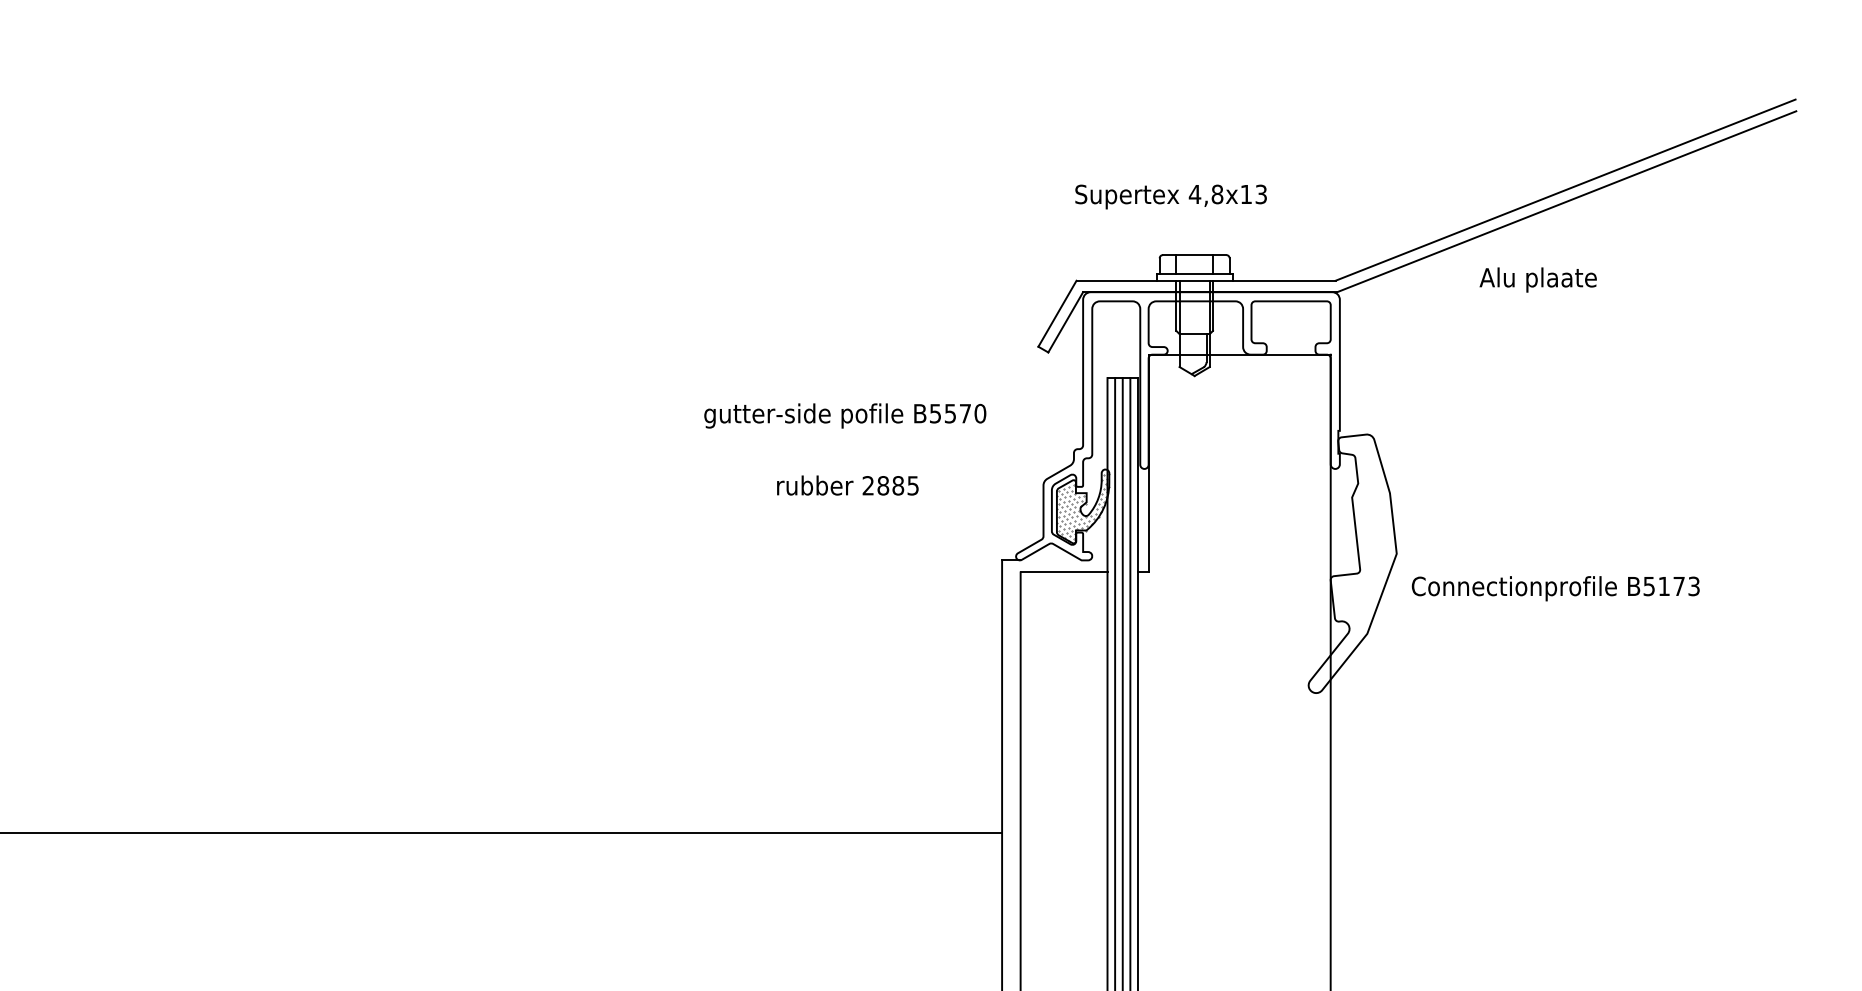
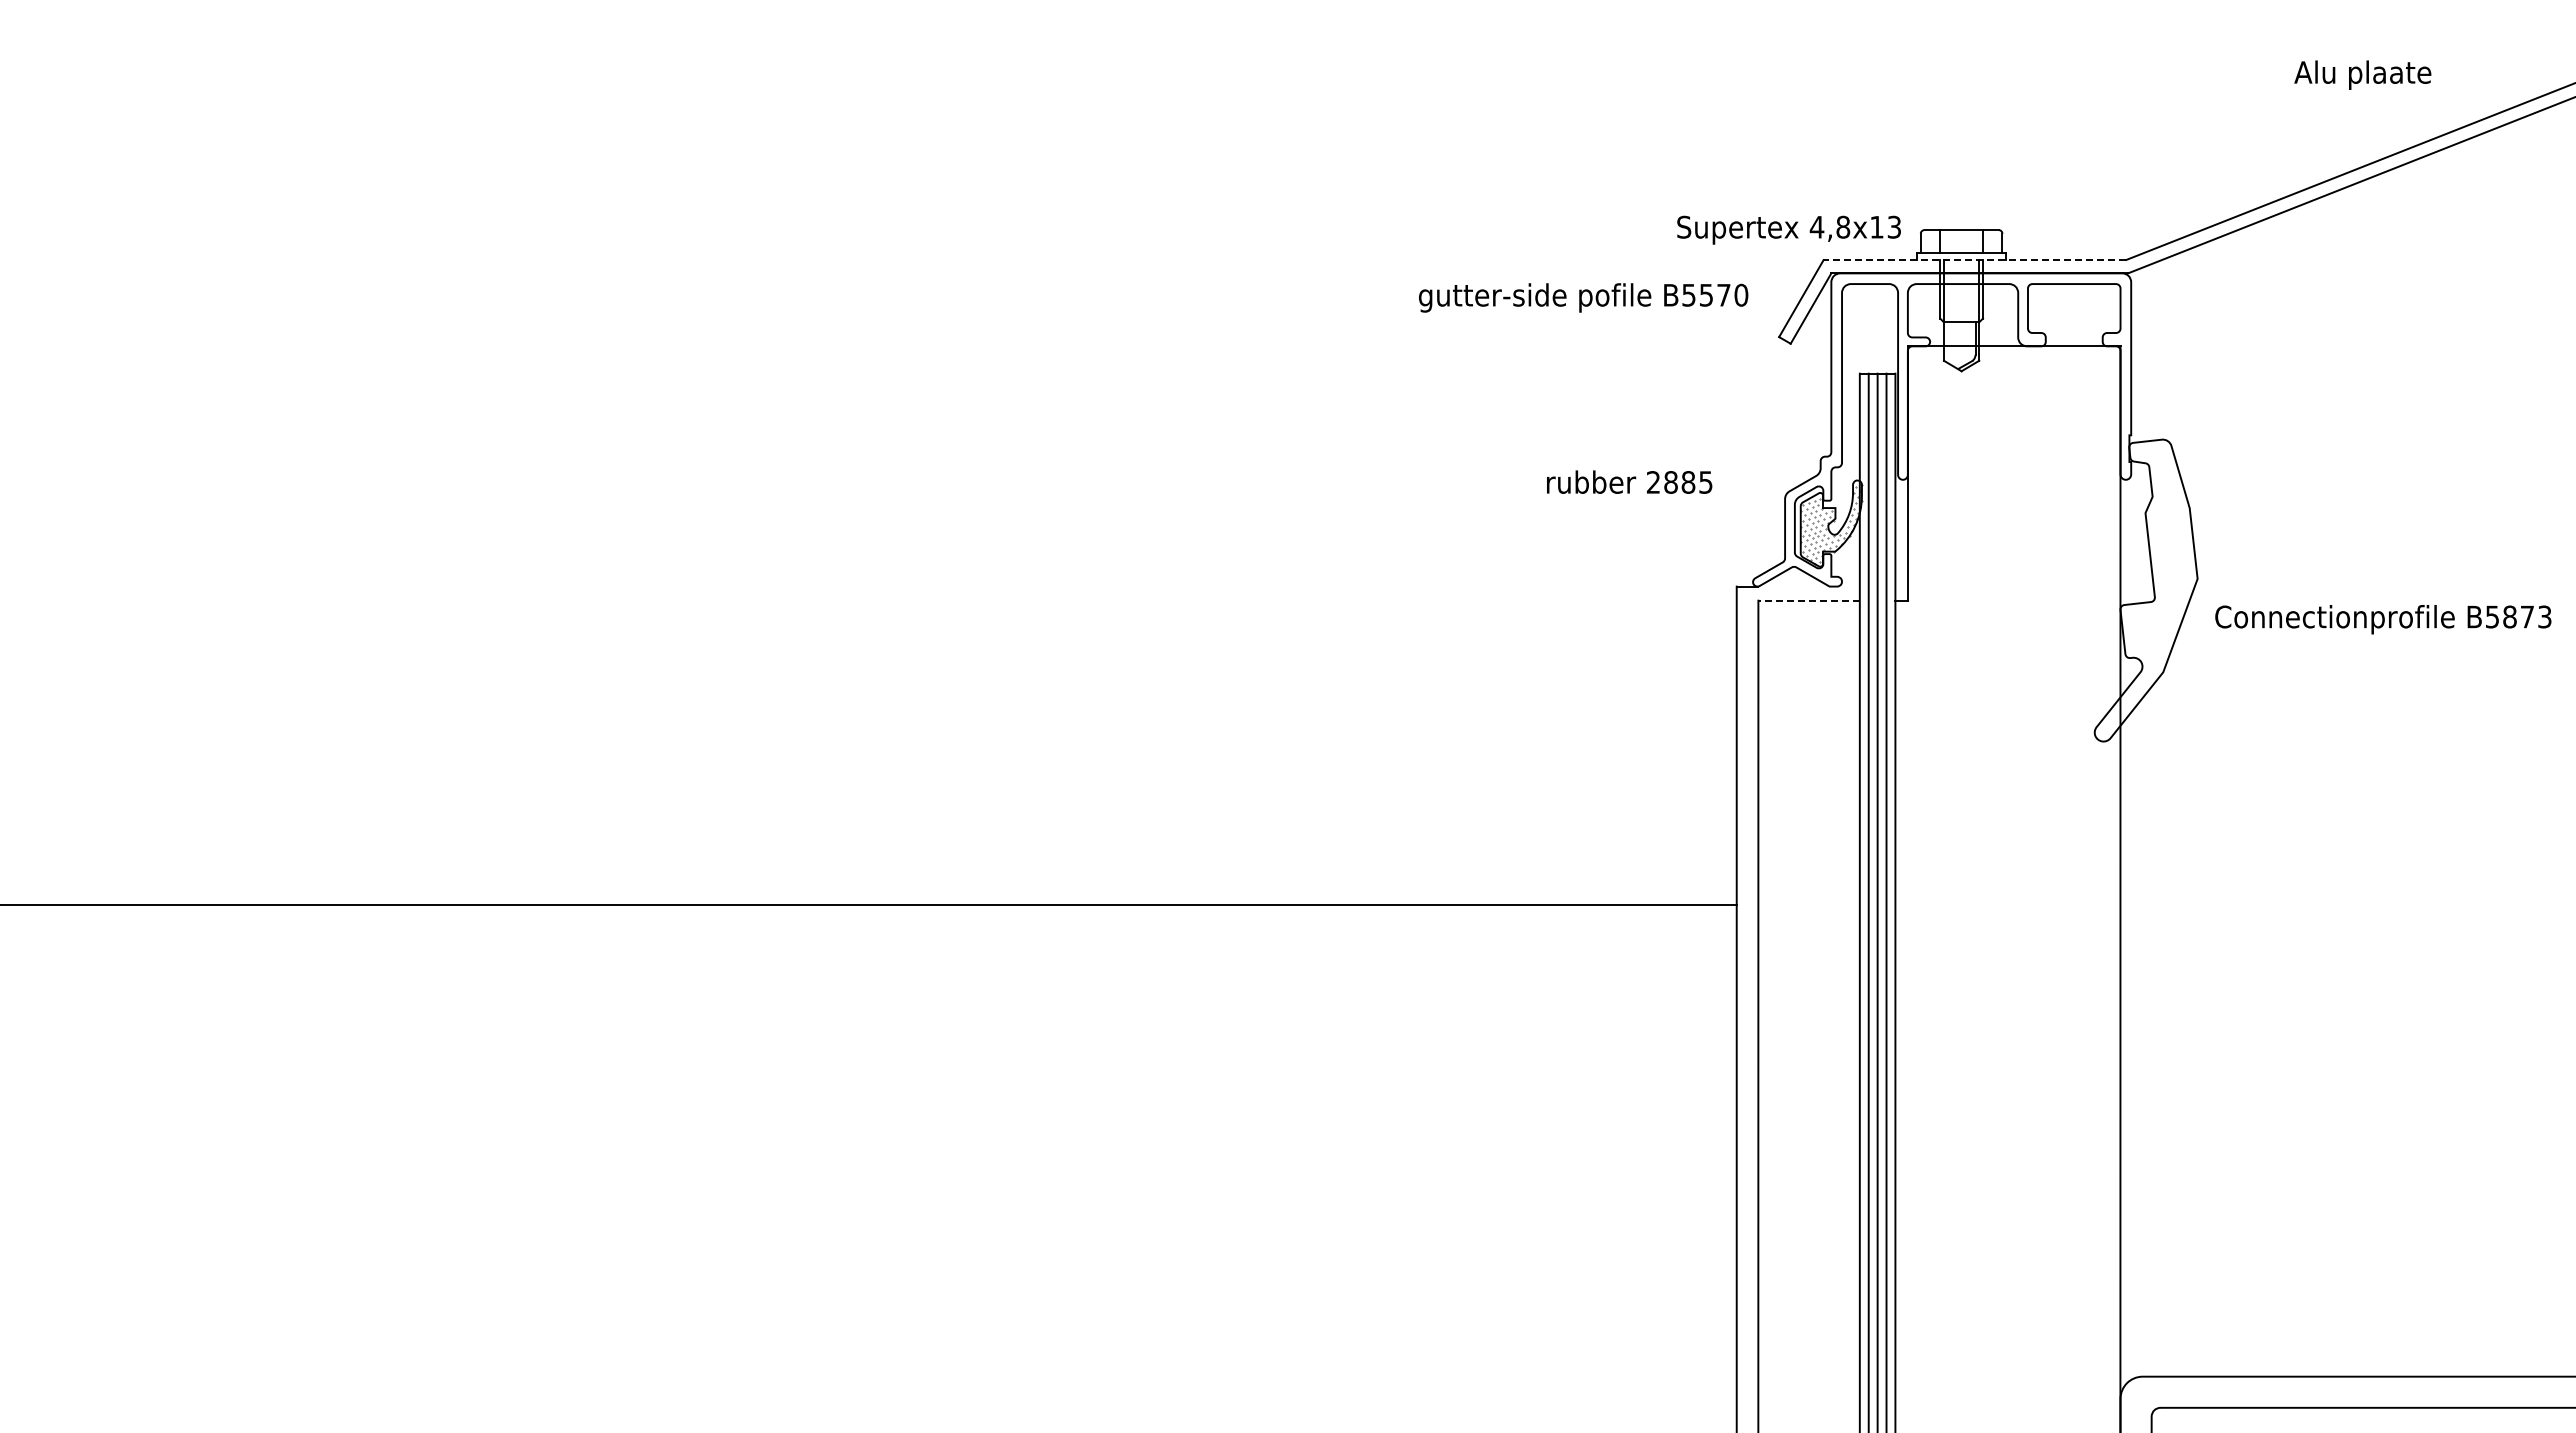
text: (1170, 196) -> (1788, 229), moved
text: (1537, 279) -> (2362, 74), moved
line: (1205, 281) -> (1974, 260), solid -> dashed
text: (845, 415) -> (1583, 297), moved
text: (847, 484) -> (1629, 481), moved
line: (1064, 572) -> (1809, 600), solid -> dashed
text: (1663, 586) -> (2509, 616), B5173 -> B5873

